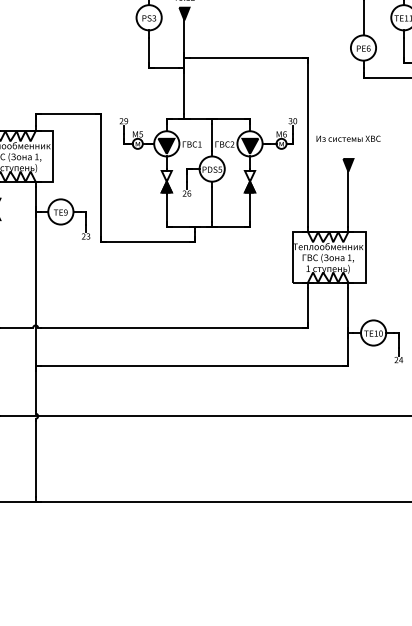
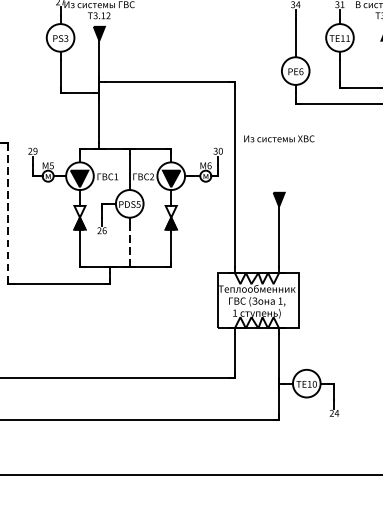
text: (348, 138) -> (279, 138), moved
line: (101, 178) -> (8, 214), solid -> dashed
line: (212, 204) -> (130, 242), solid -> dashed

